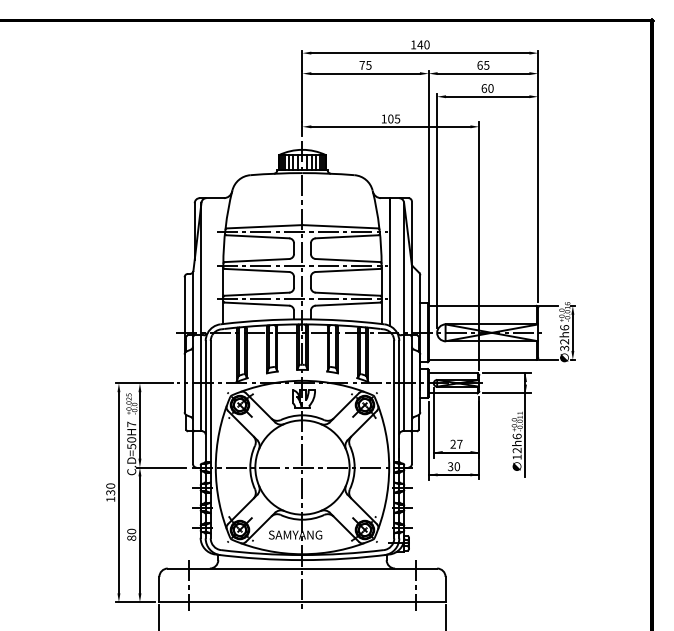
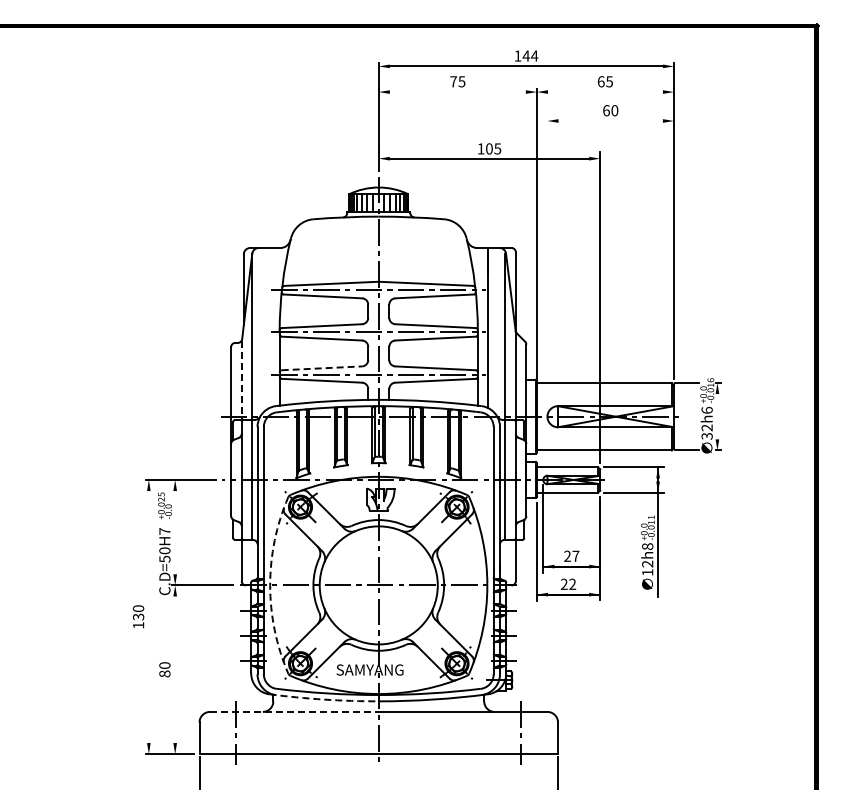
text: (426, 44) -> (534, 55), 140 -> 144
line: (365, 73) -> (457, 92), removed
line: (483, 73) -> (605, 92), removed
line: (487, 97) -> (610, 121), removed
line: (437, 210) -> (547, 263), removed
line: (257, 294) -> (322, 368), solid -> dashed
line: (192, 303) -> (241, 380), solid -> dashed
line: (572, 332) -> (717, 416), removed
line: (140, 425) -> (175, 532), removed
text: (517, 436) -> (647, 546), 12h6 -> 12h8
text: (453, 465) -> (568, 583), 30 -> 22
arc: (216, 467) -> (270, 585), solid -> dashed
line: (118, 493) -> (148, 617), removed
line: (140, 534) -> (175, 669), removed
arc: (259, 558) -> (324, 699), solid -> dashed
line: (235, 568) -> (294, 711), solid -> dashed

